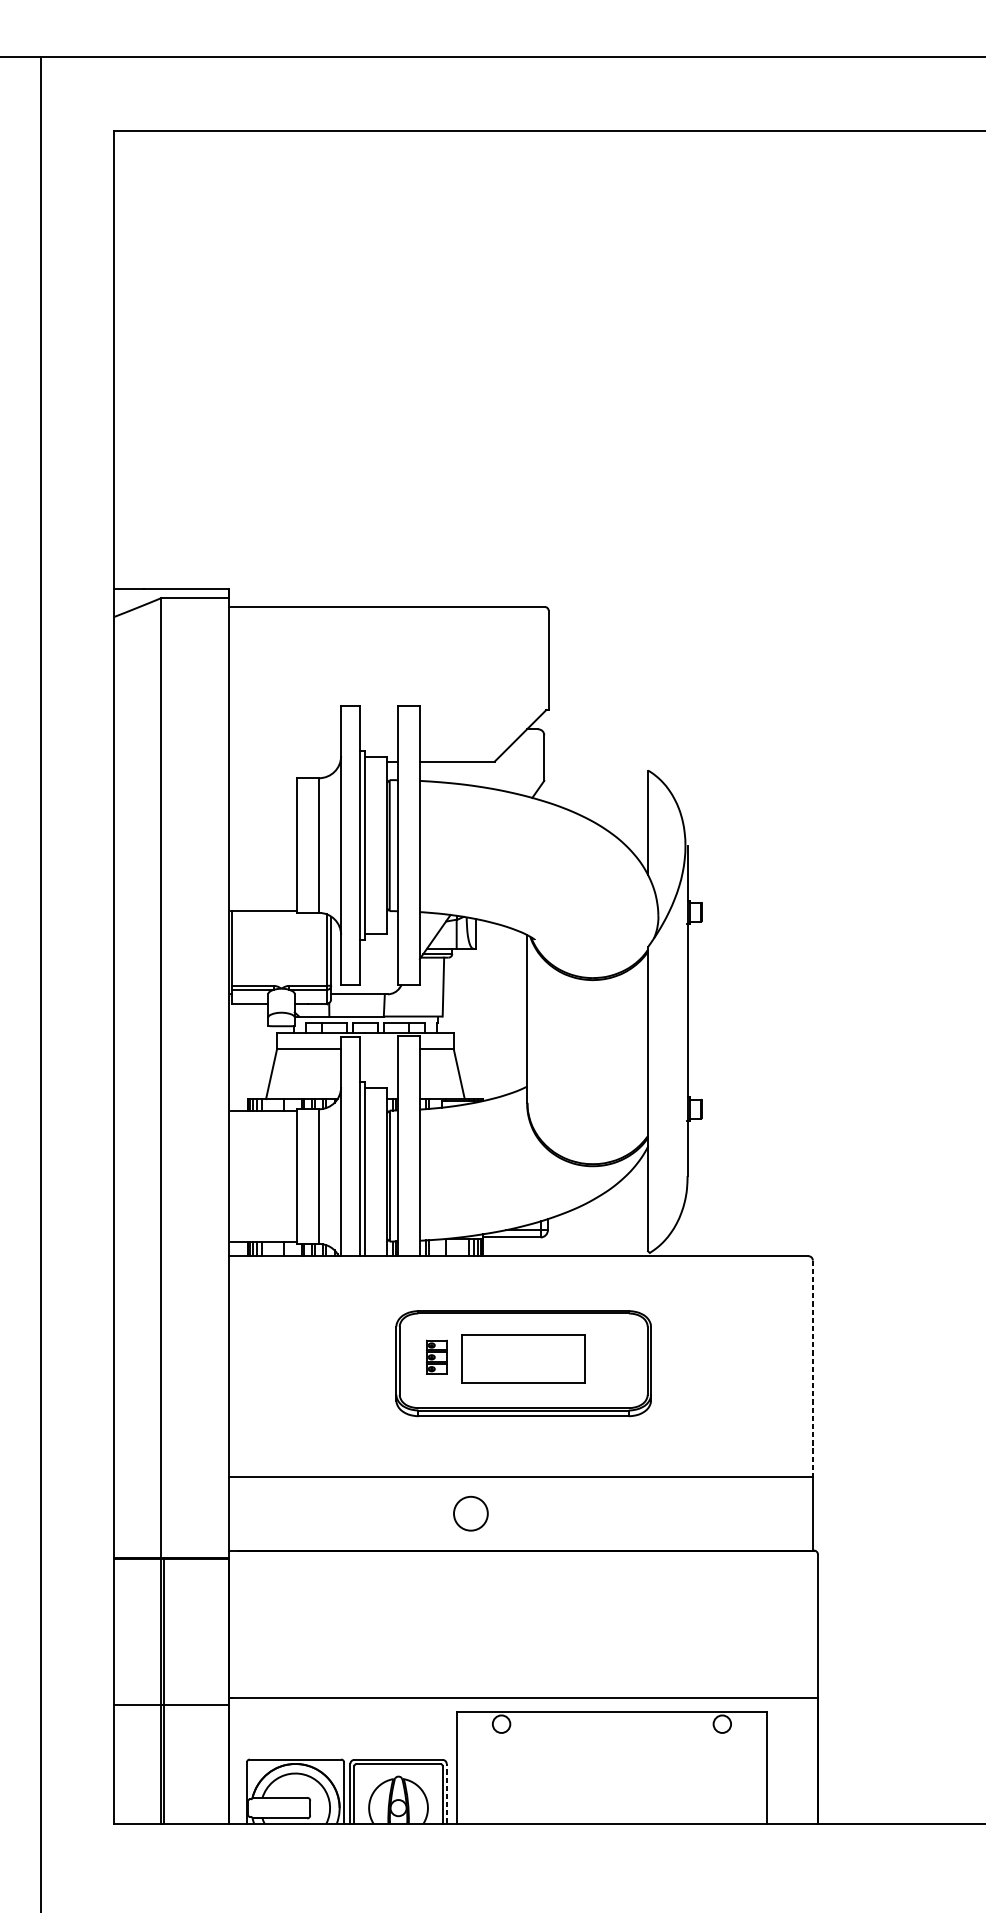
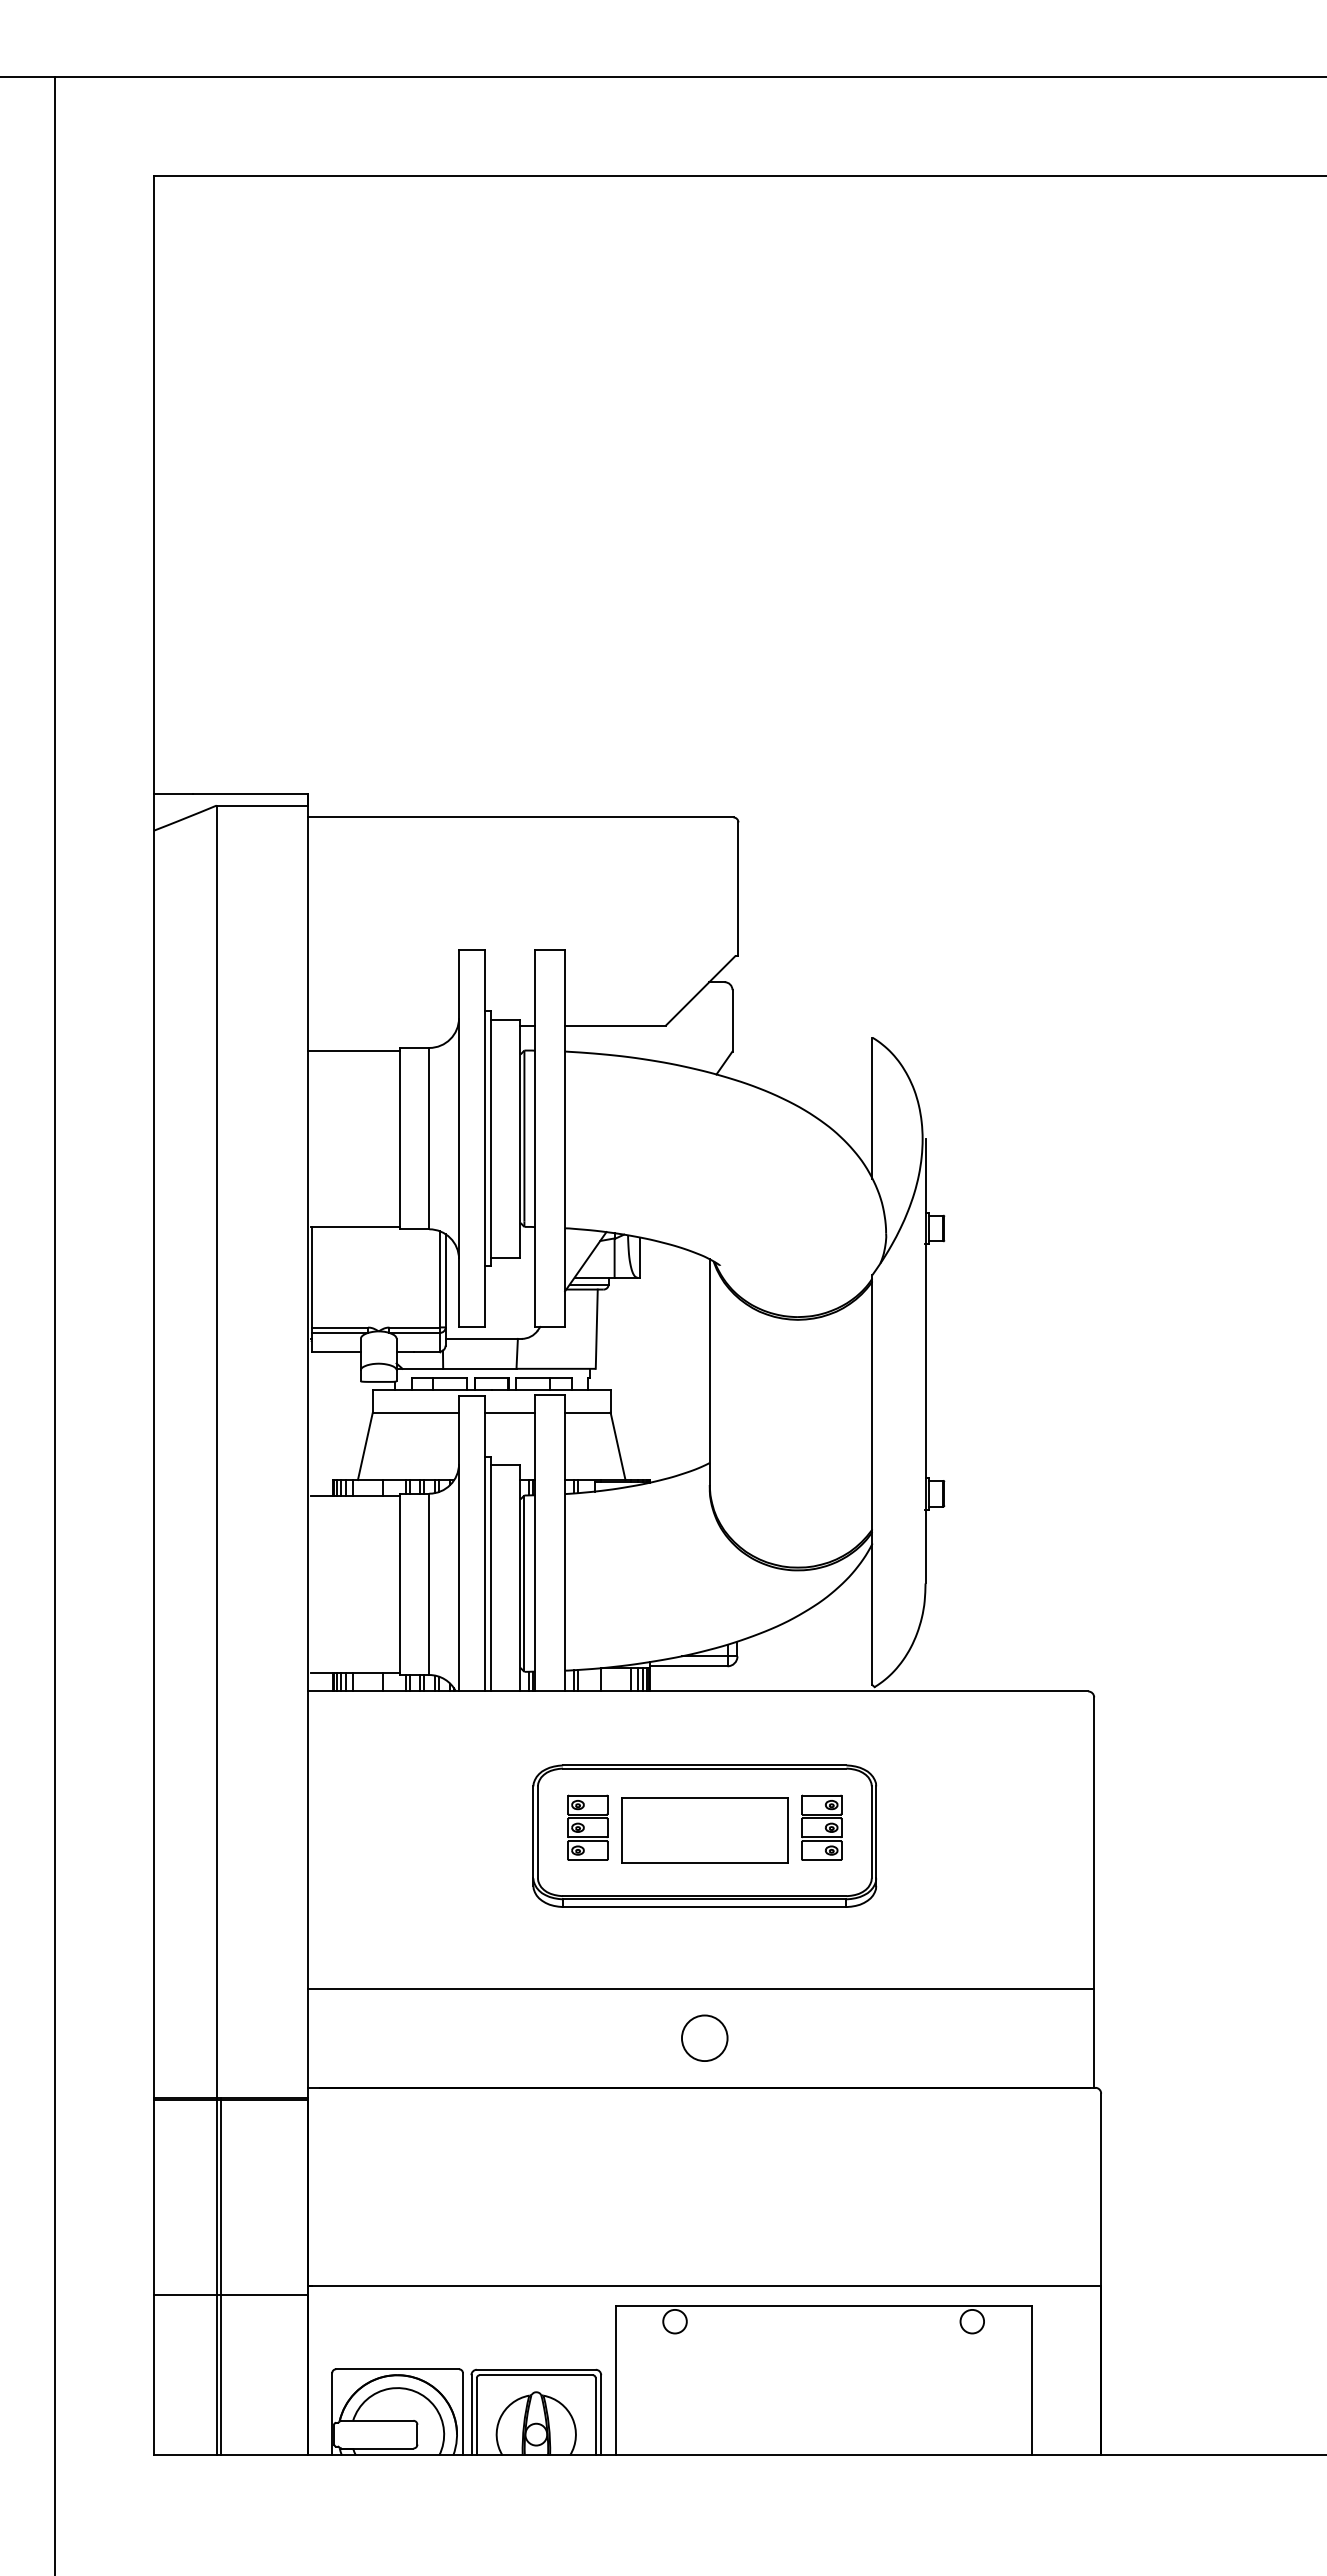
line: (262, 780) -> (353, 1050), added
line: (378, 1048) -> (509, 1412), added
part: (436, 1357) -> (587, 1827), size x1.43
part: (610, 1357) -> (821, 1827), added
line: (813, 1369) -> (1094, 1843), dashed -> solid
circle: (470, 1513) -> (704, 2037), moved
line: (446, 1793) -> (601, 2414), dashed -> solid

